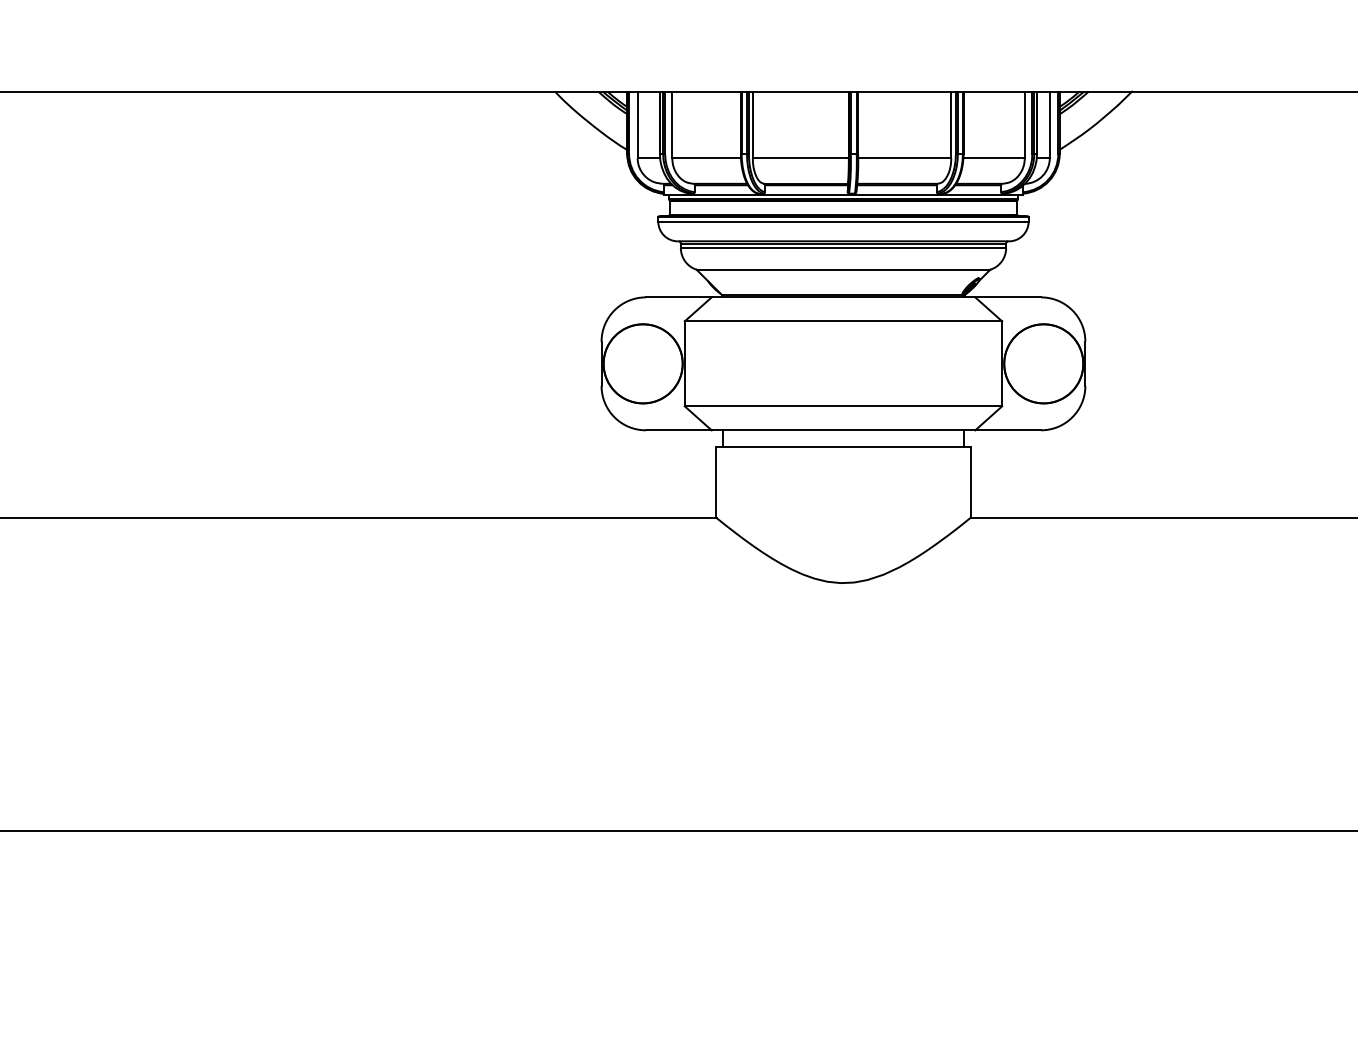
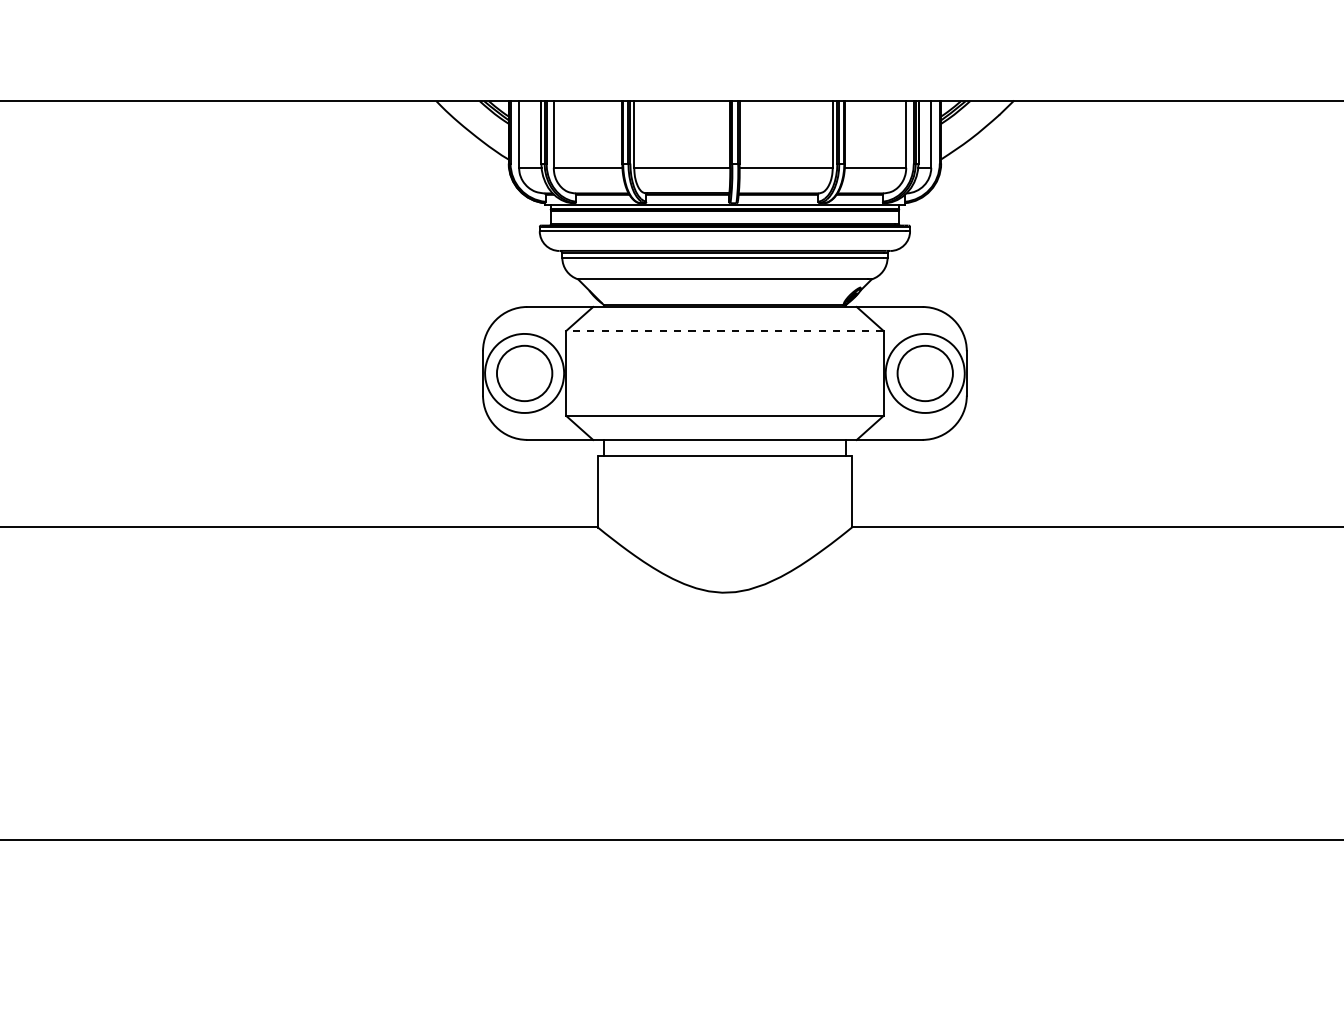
line: (843, 321) -> (724, 331), solid -> dashed
circle: (642, 363) -> (523, 373), size x0.7
circle: (1043, 363) -> (924, 373), size x0.7

